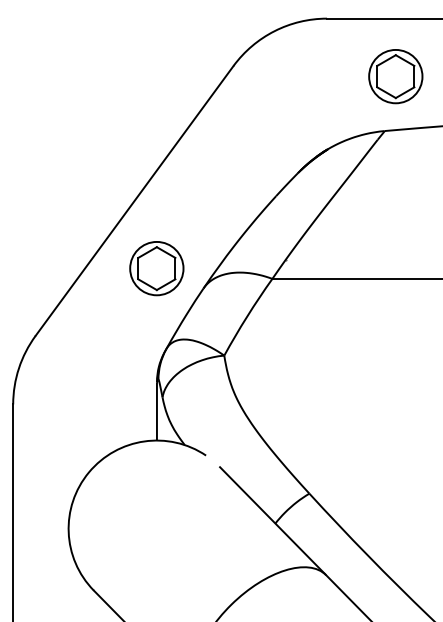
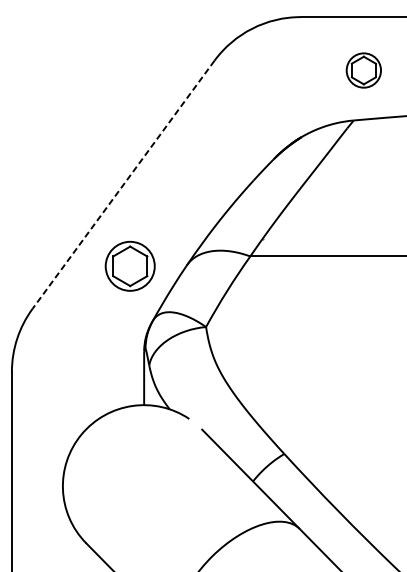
part: (395, 76) -> (363, 70), size x0.7
line: (134, 201) -> (123, 185), solid -> dashed
part: (156, 268) -> (129, 266), moved

